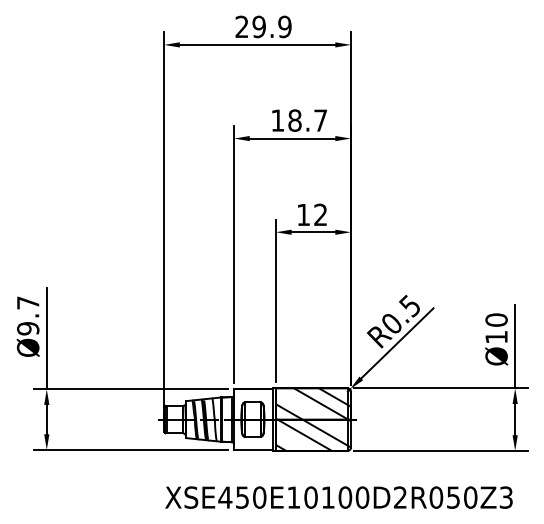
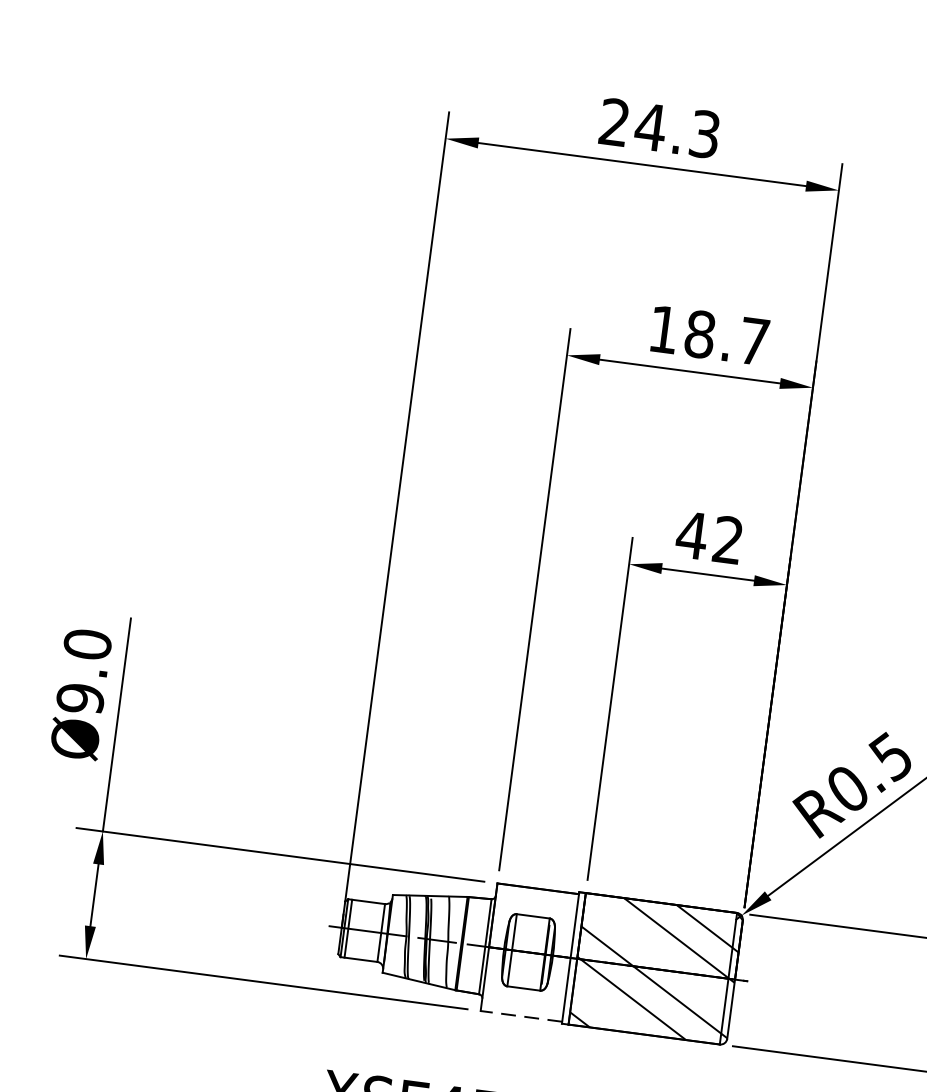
text: (271, 26) -> (676, 129), 29.9 -> 24.3
text: (303, 214) -> (691, 534), 12 -> 42
text: (28, 302) -> (88, 643), Ø9.7 -> Ø9.0
line: (253, 449) -> (521, 1015), solid -> dashed

